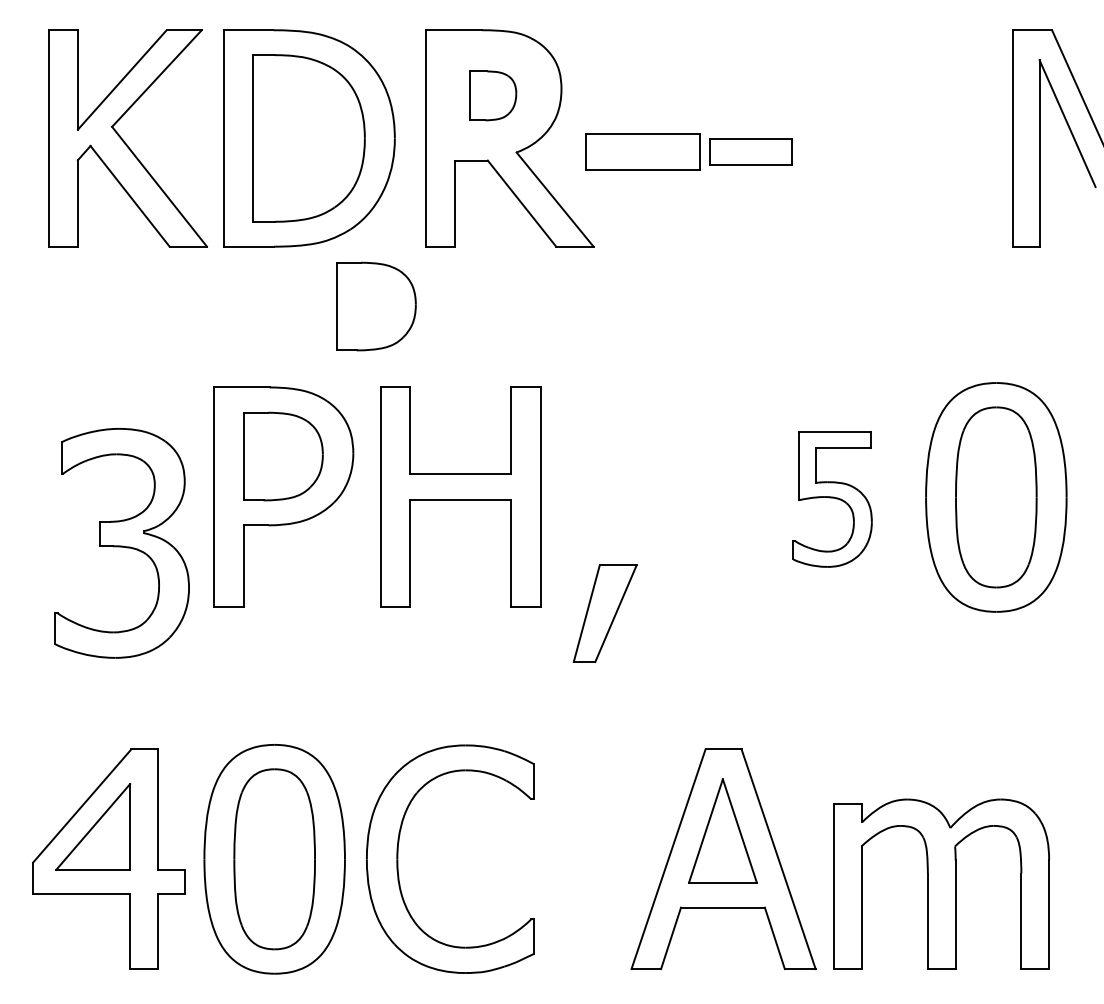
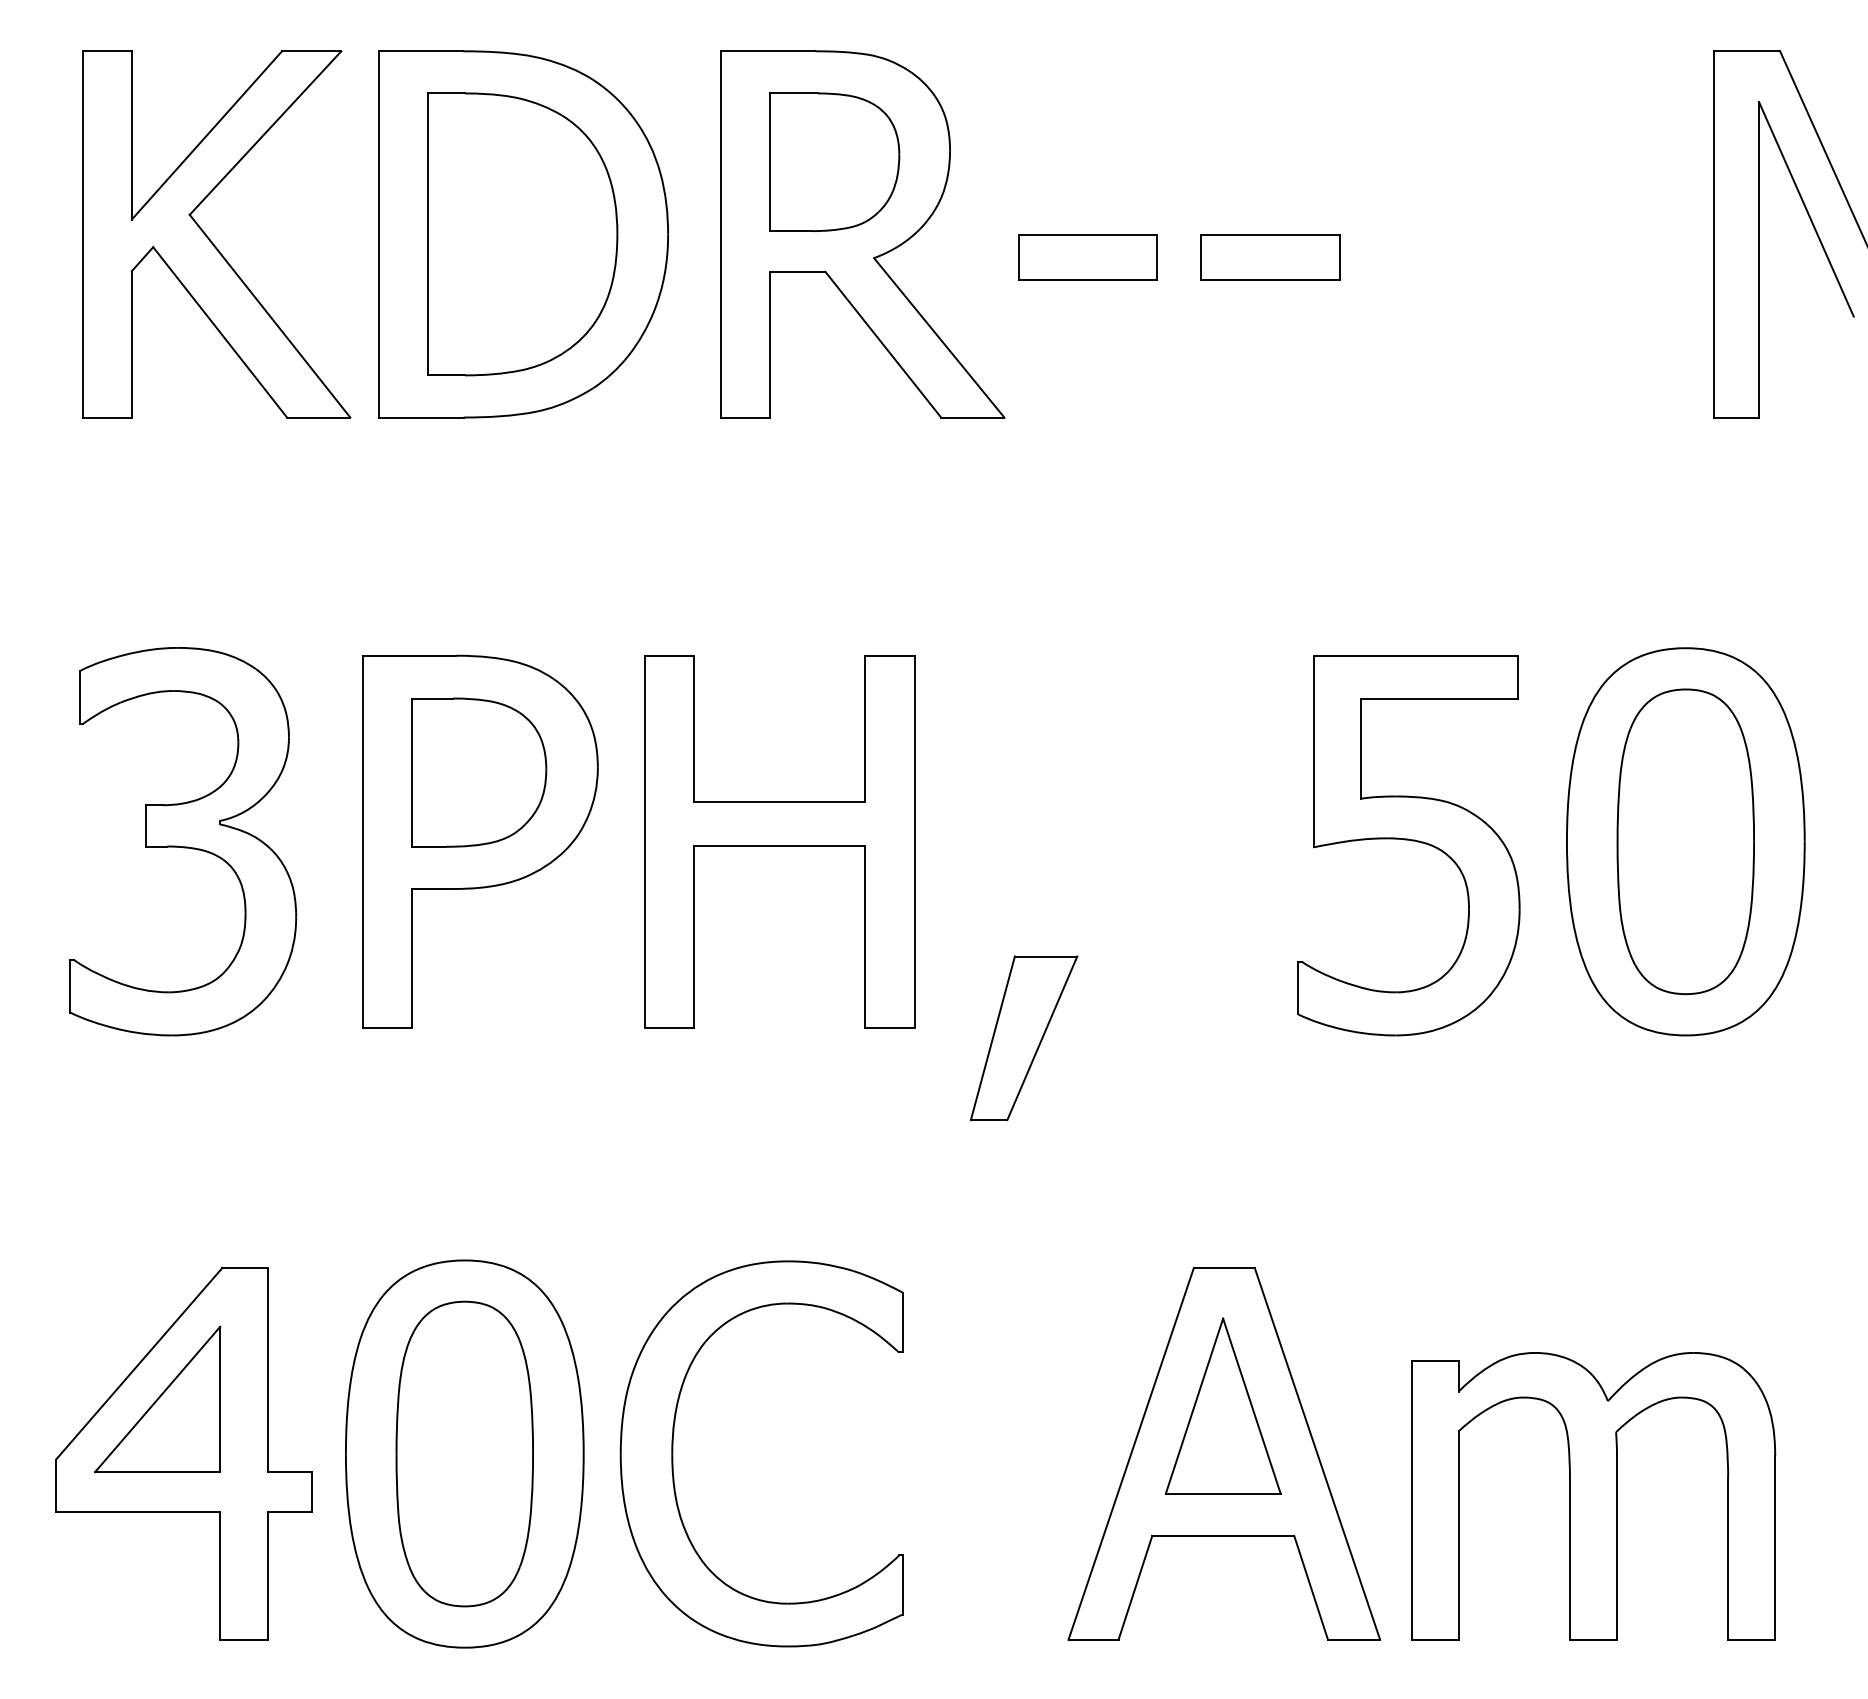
part: (493, 95) -> (835, 161), size x1.67
part: (642, 151) -> (1087, 256), size x0.71
part: (376, 306) -> (637, 518), removed
part: (832, 499) -> (1408, 845), size x1.67
part: (121, 543) -> (181, 841), moved

